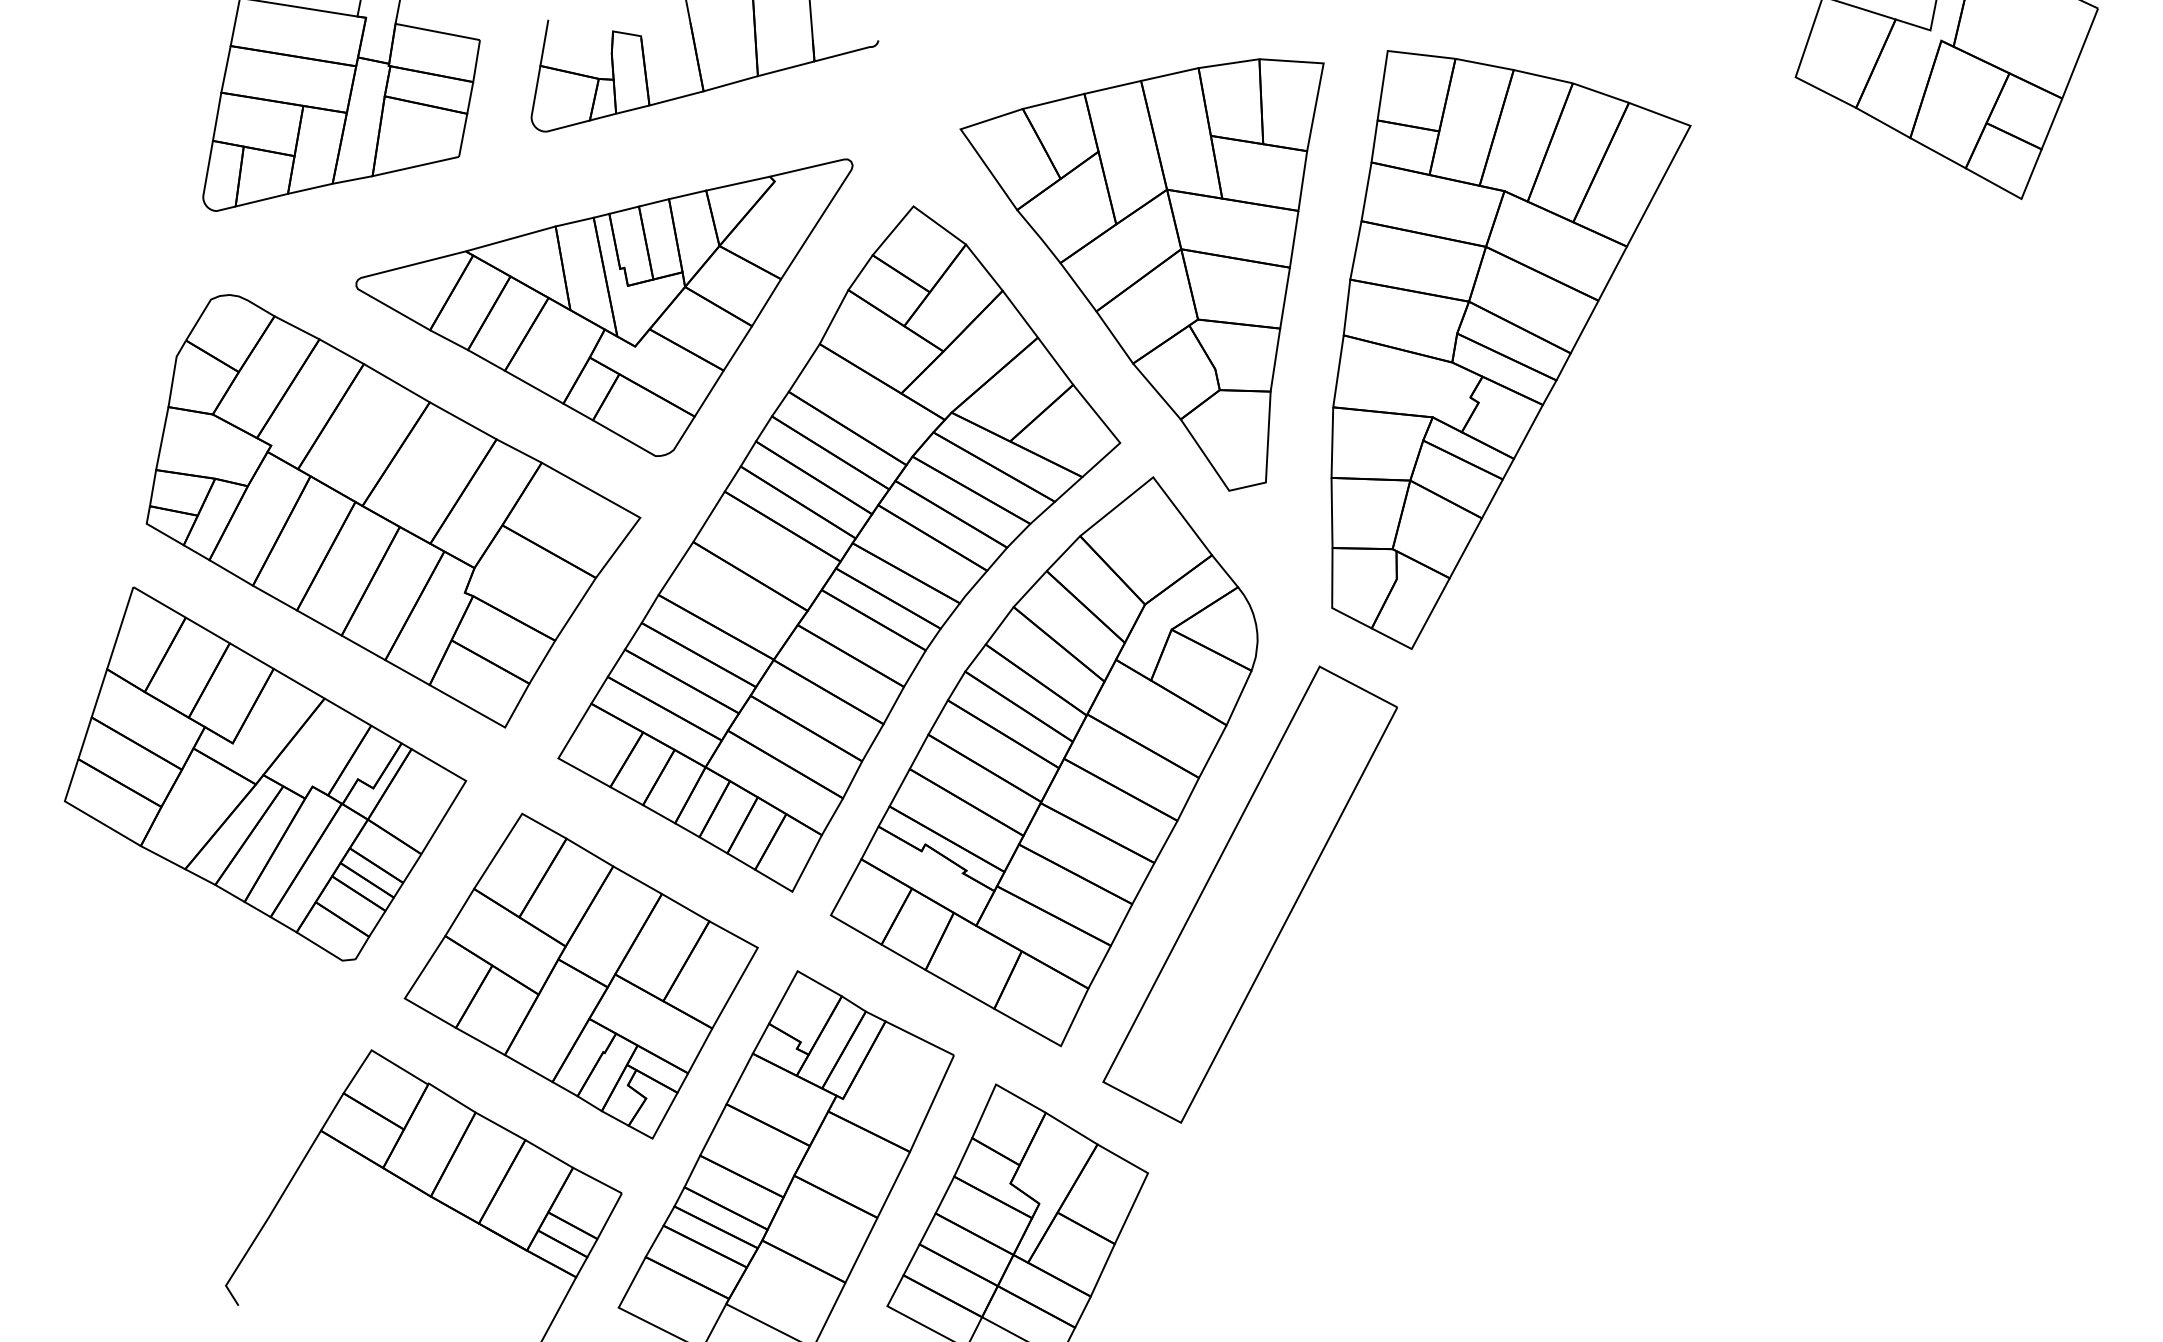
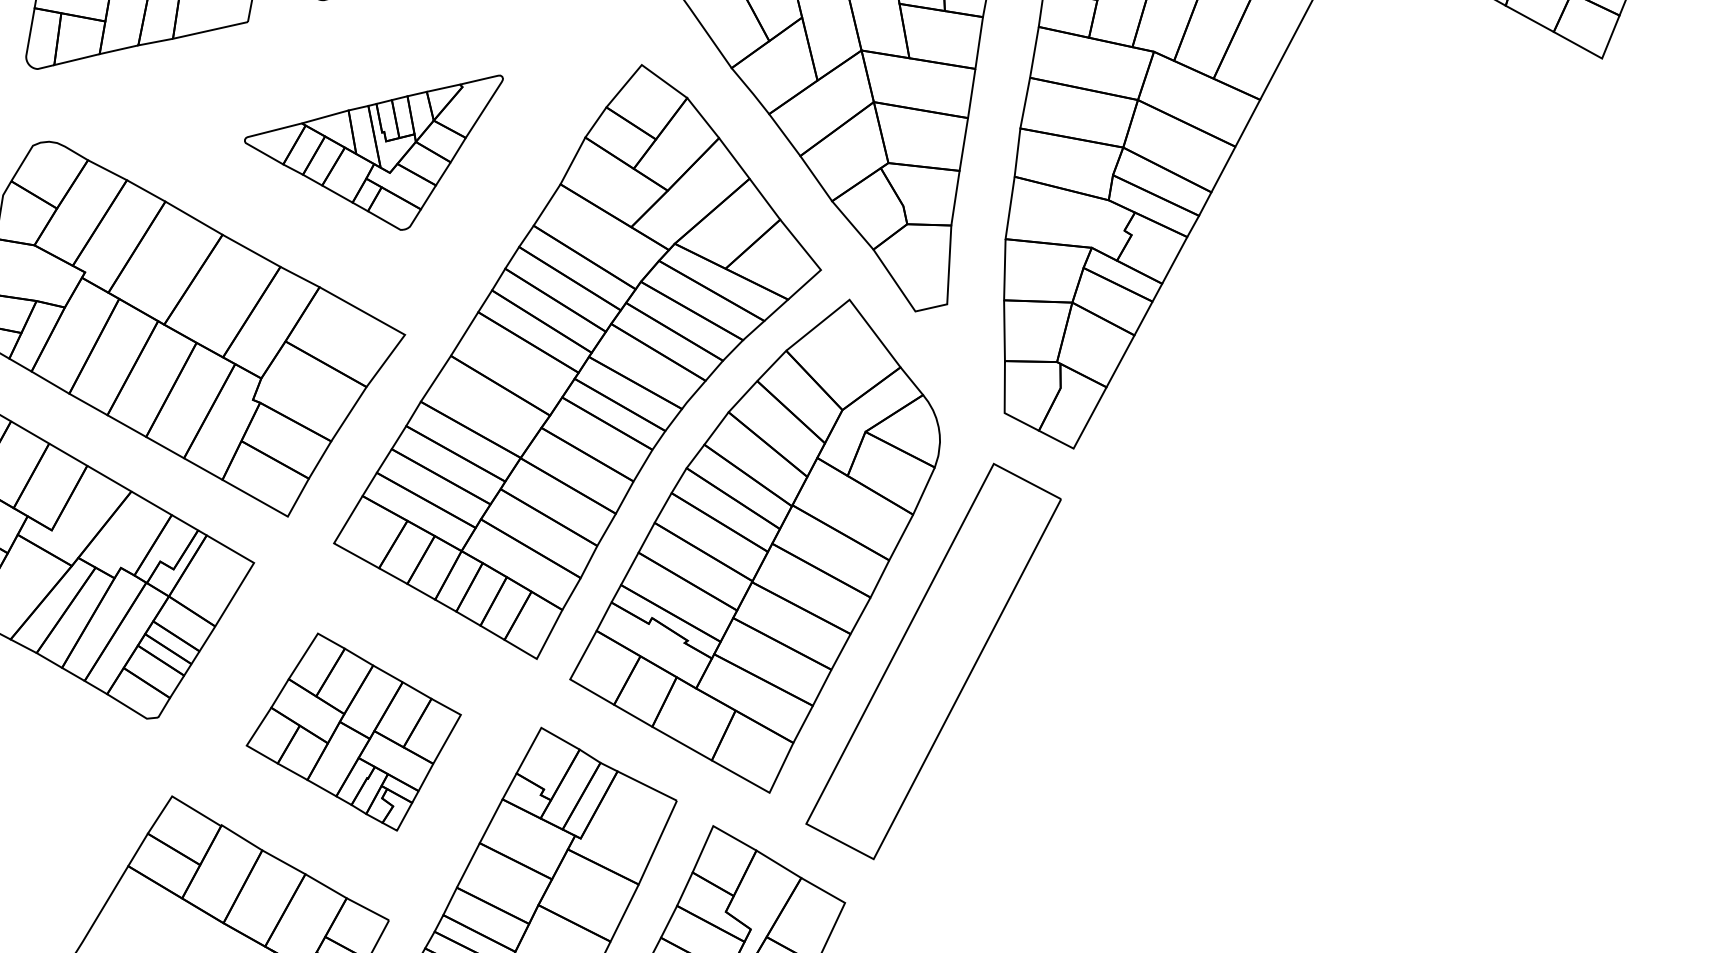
part: (604, 307) -> (373, 152), size x0.6
part: (580, 975) -> (353, 731), size x0.7

